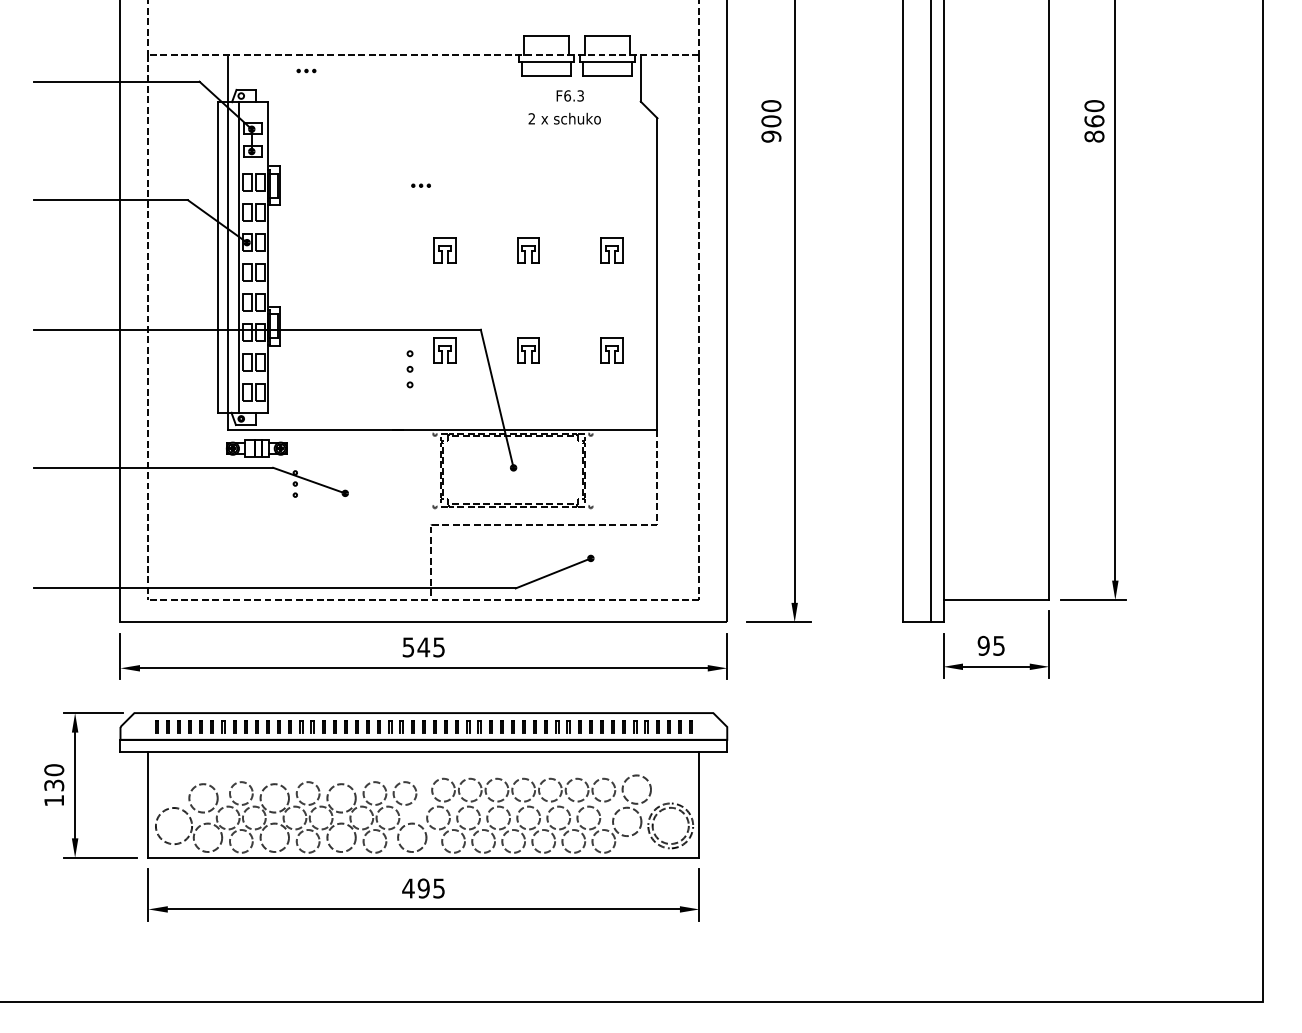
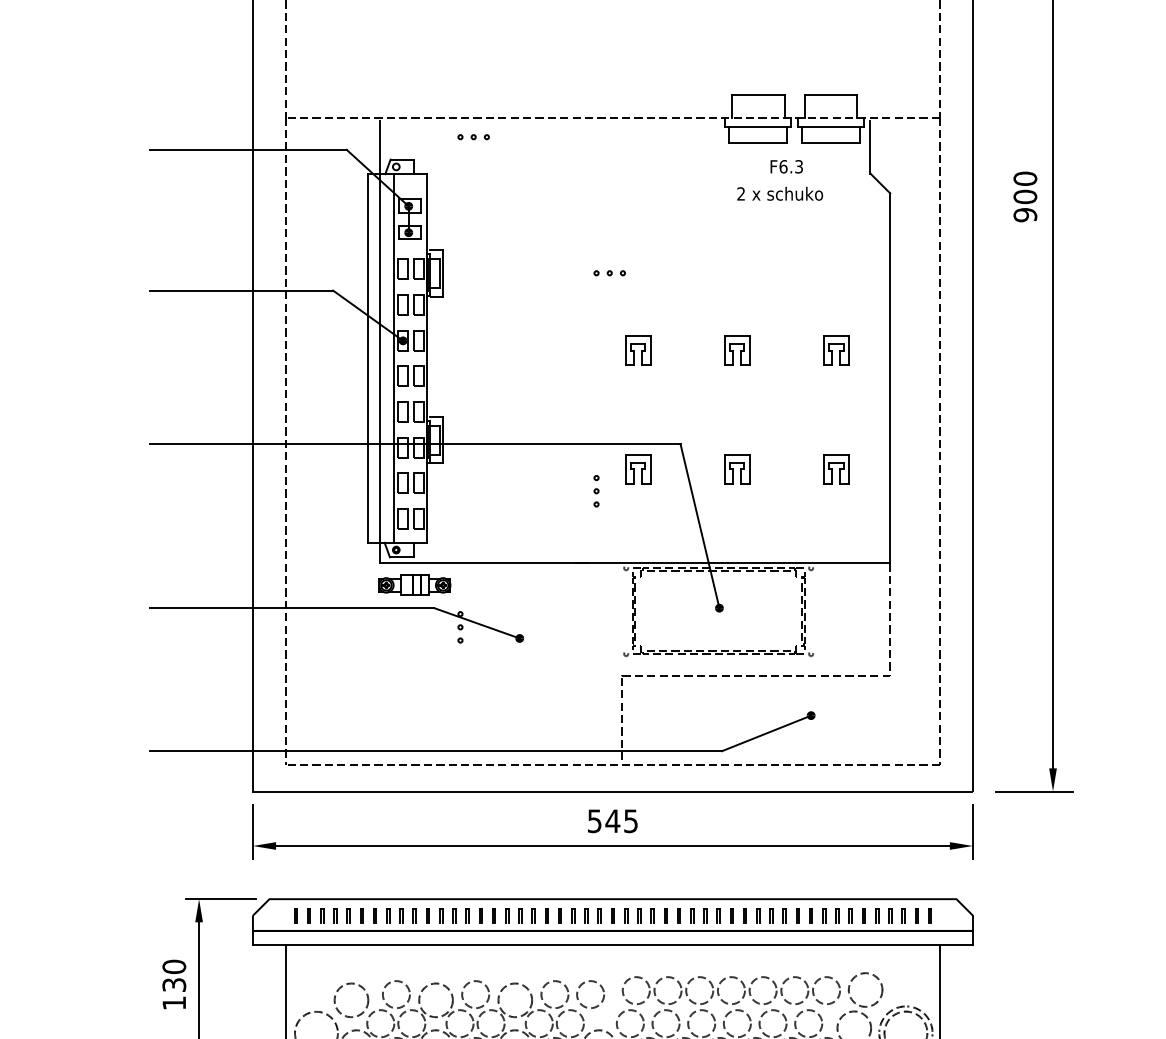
part: (306, 70) -> (473, 136), size x1.43
part: (420, 185) -> (608, 273), size x1.43
part: (409, 369) -> (595, 491), size x0.71

